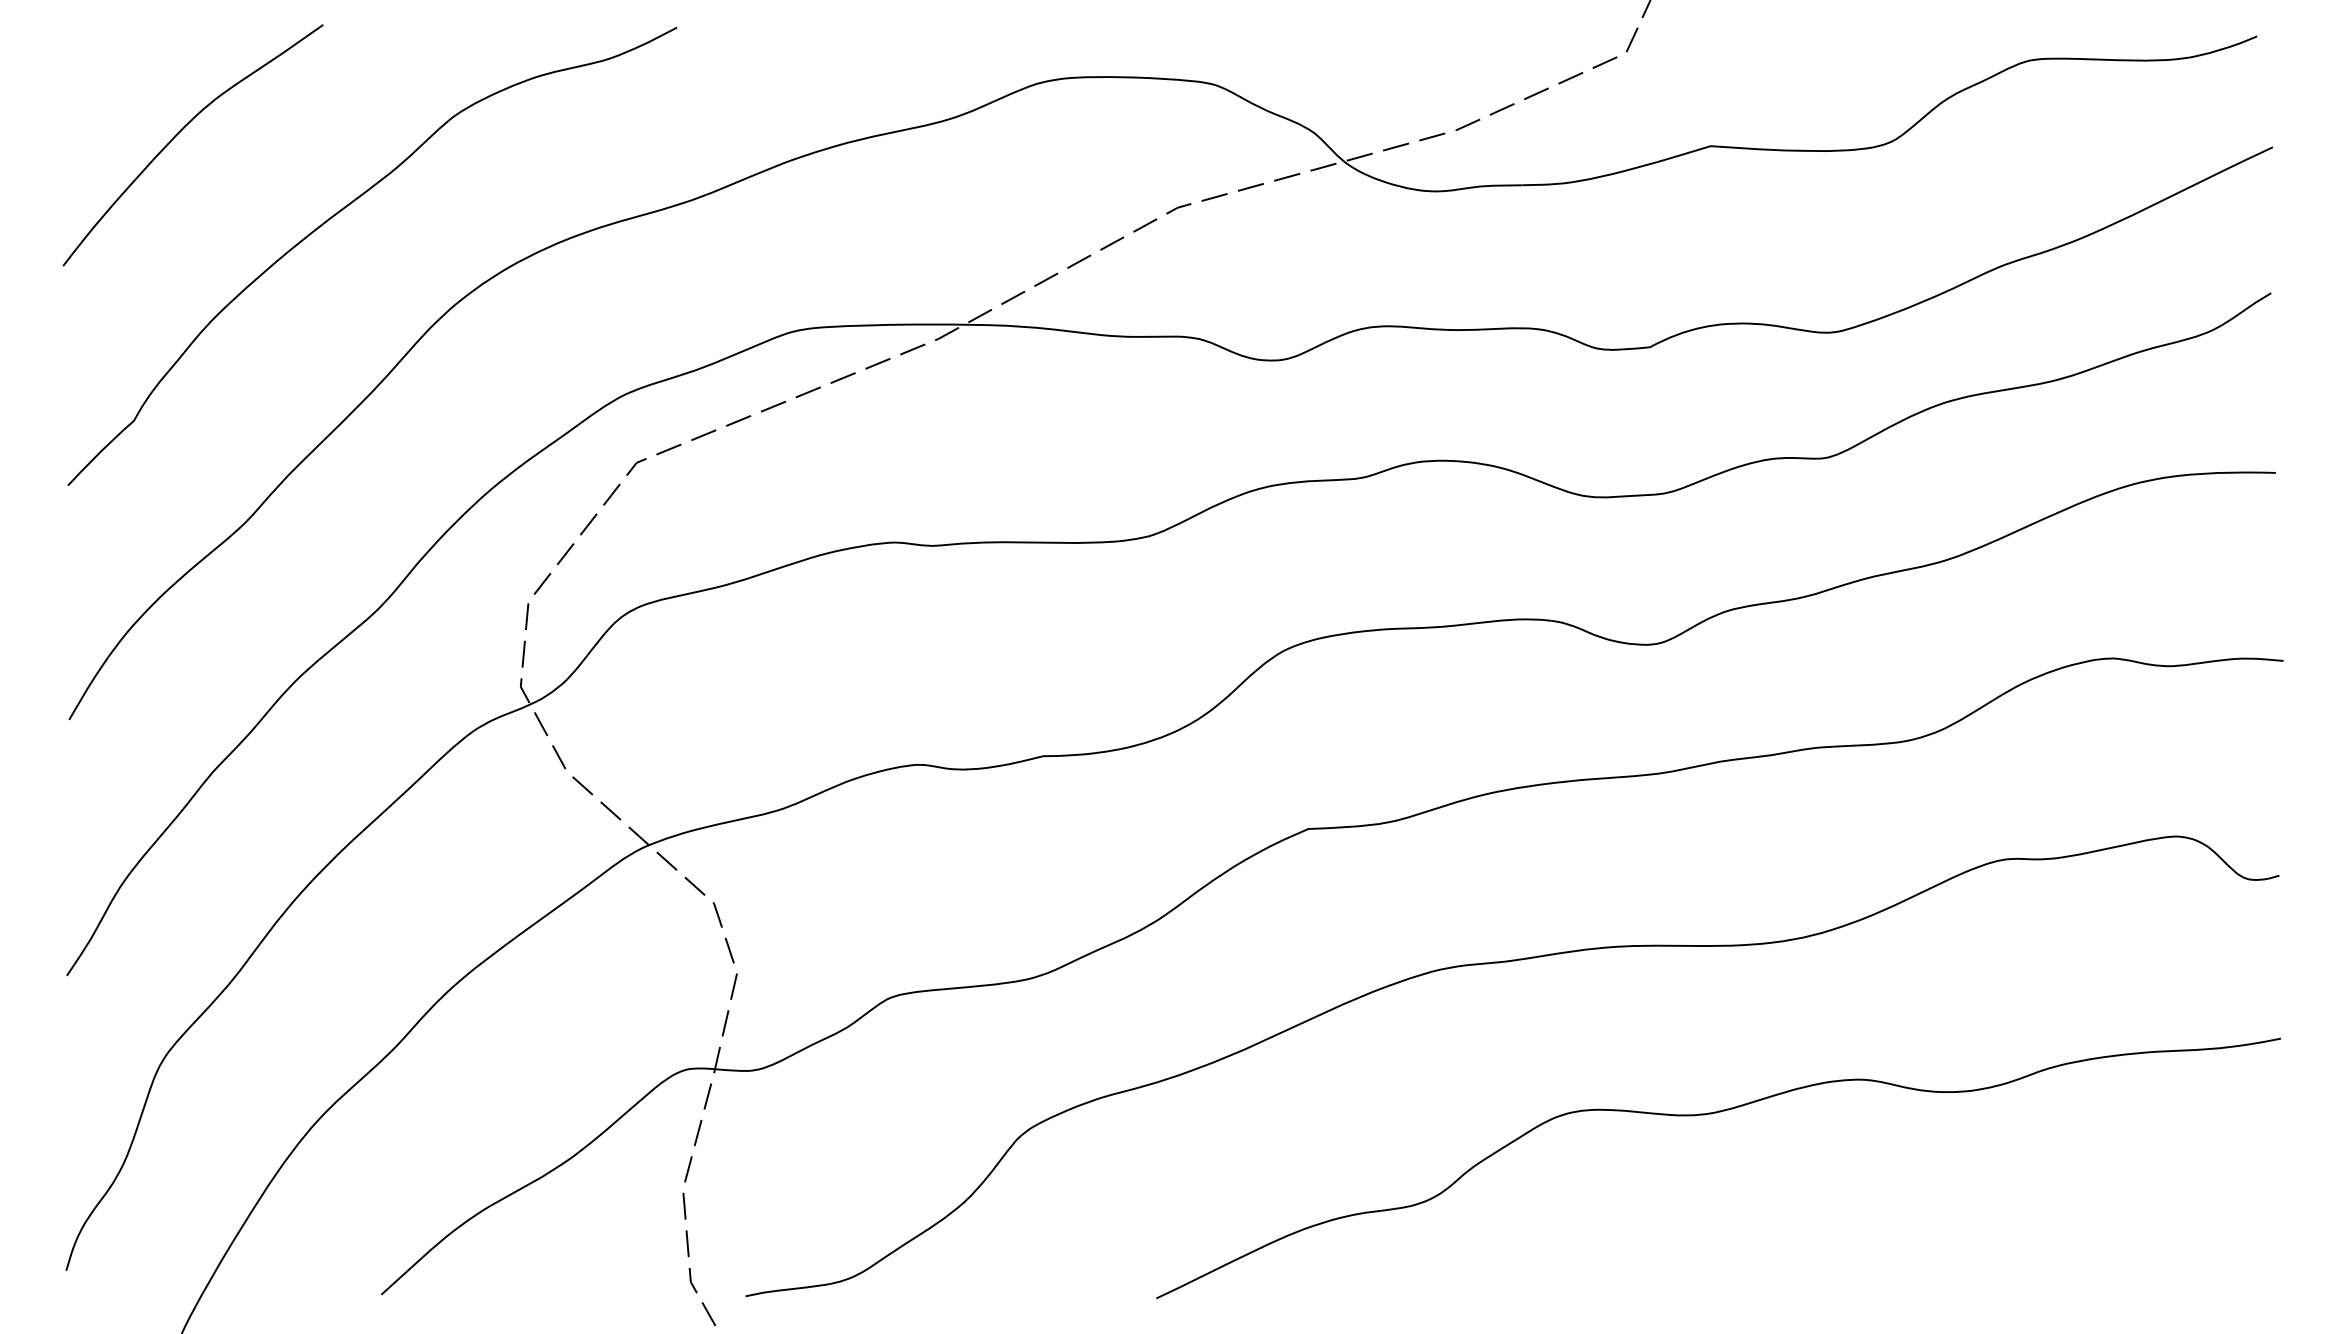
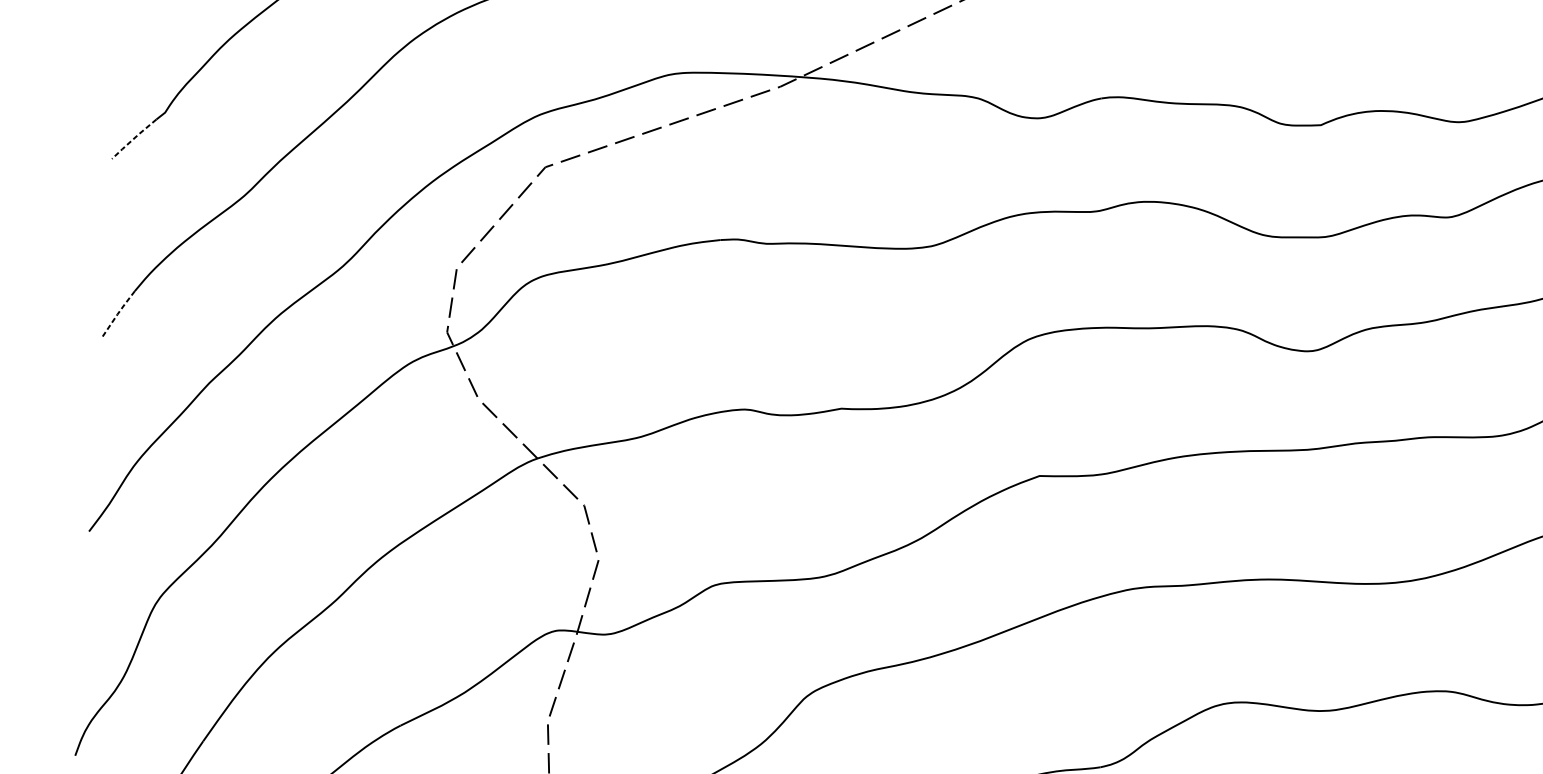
line: (94, 458) -> (133, 139), solid -> dashed
line: (87, 688) -> (117, 314), solid -> dashed

